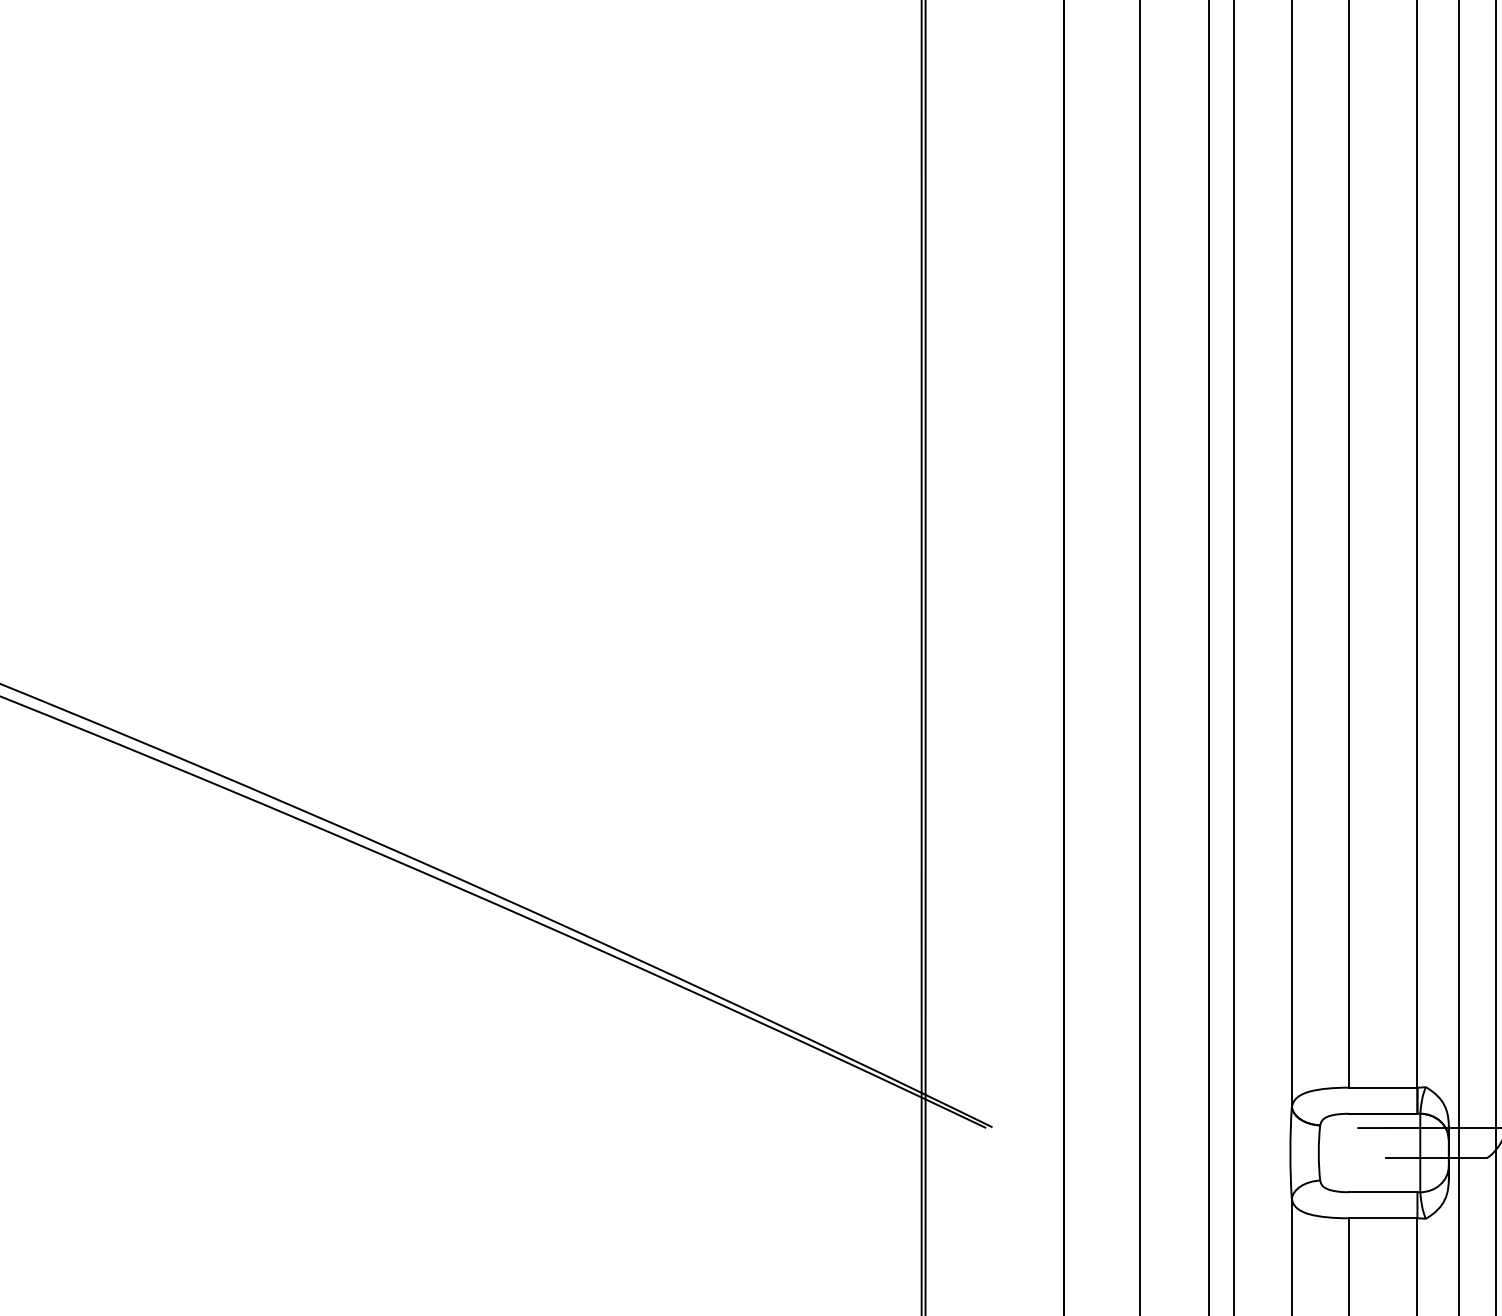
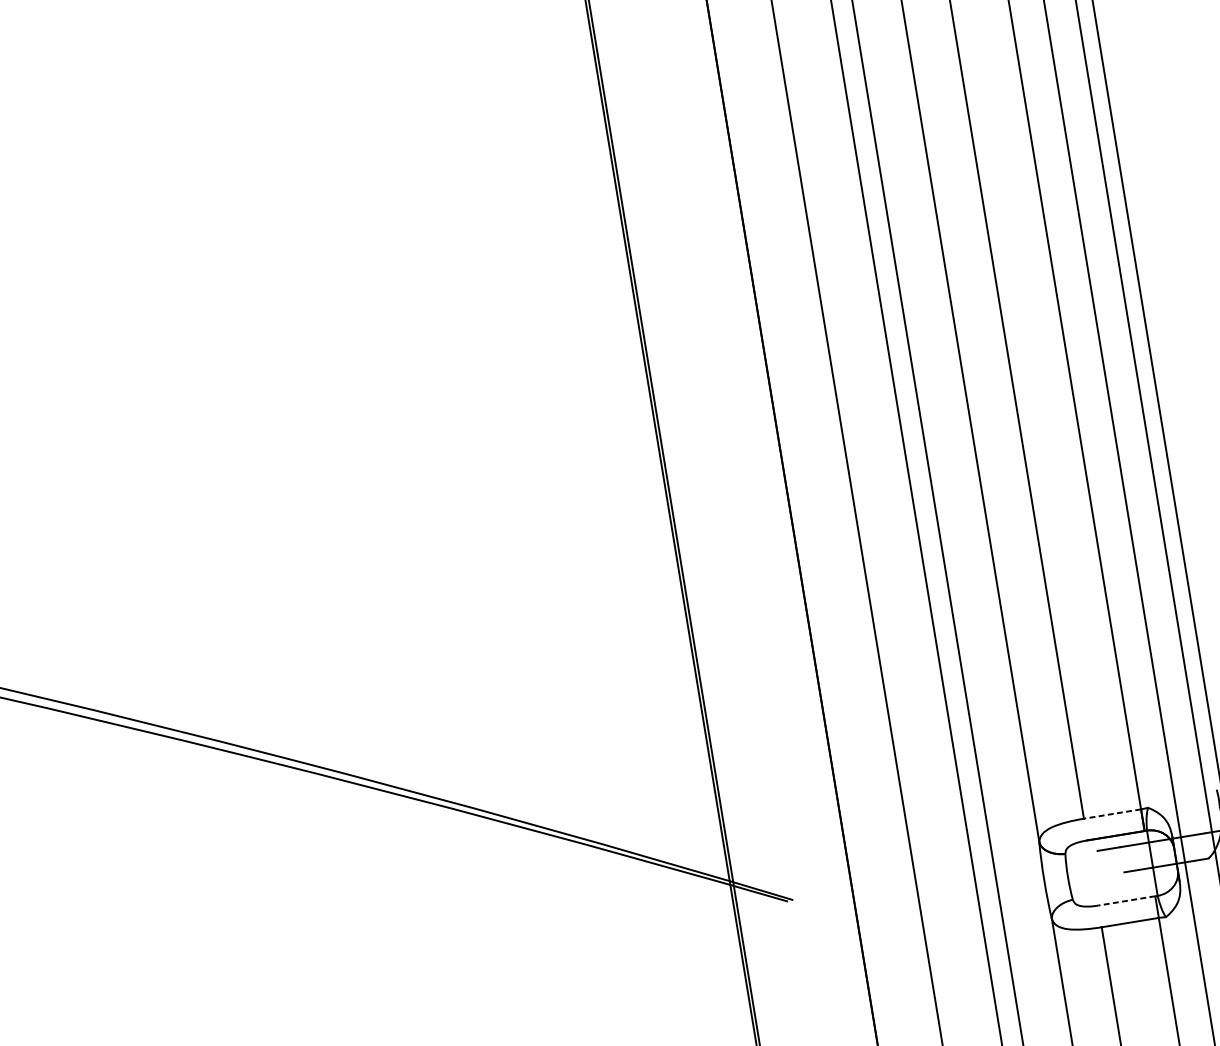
line: (1382, 1087) -> (1112, 813), solid -> dashed
line: (1382, 1192) -> (1126, 901), solid -> dashed

